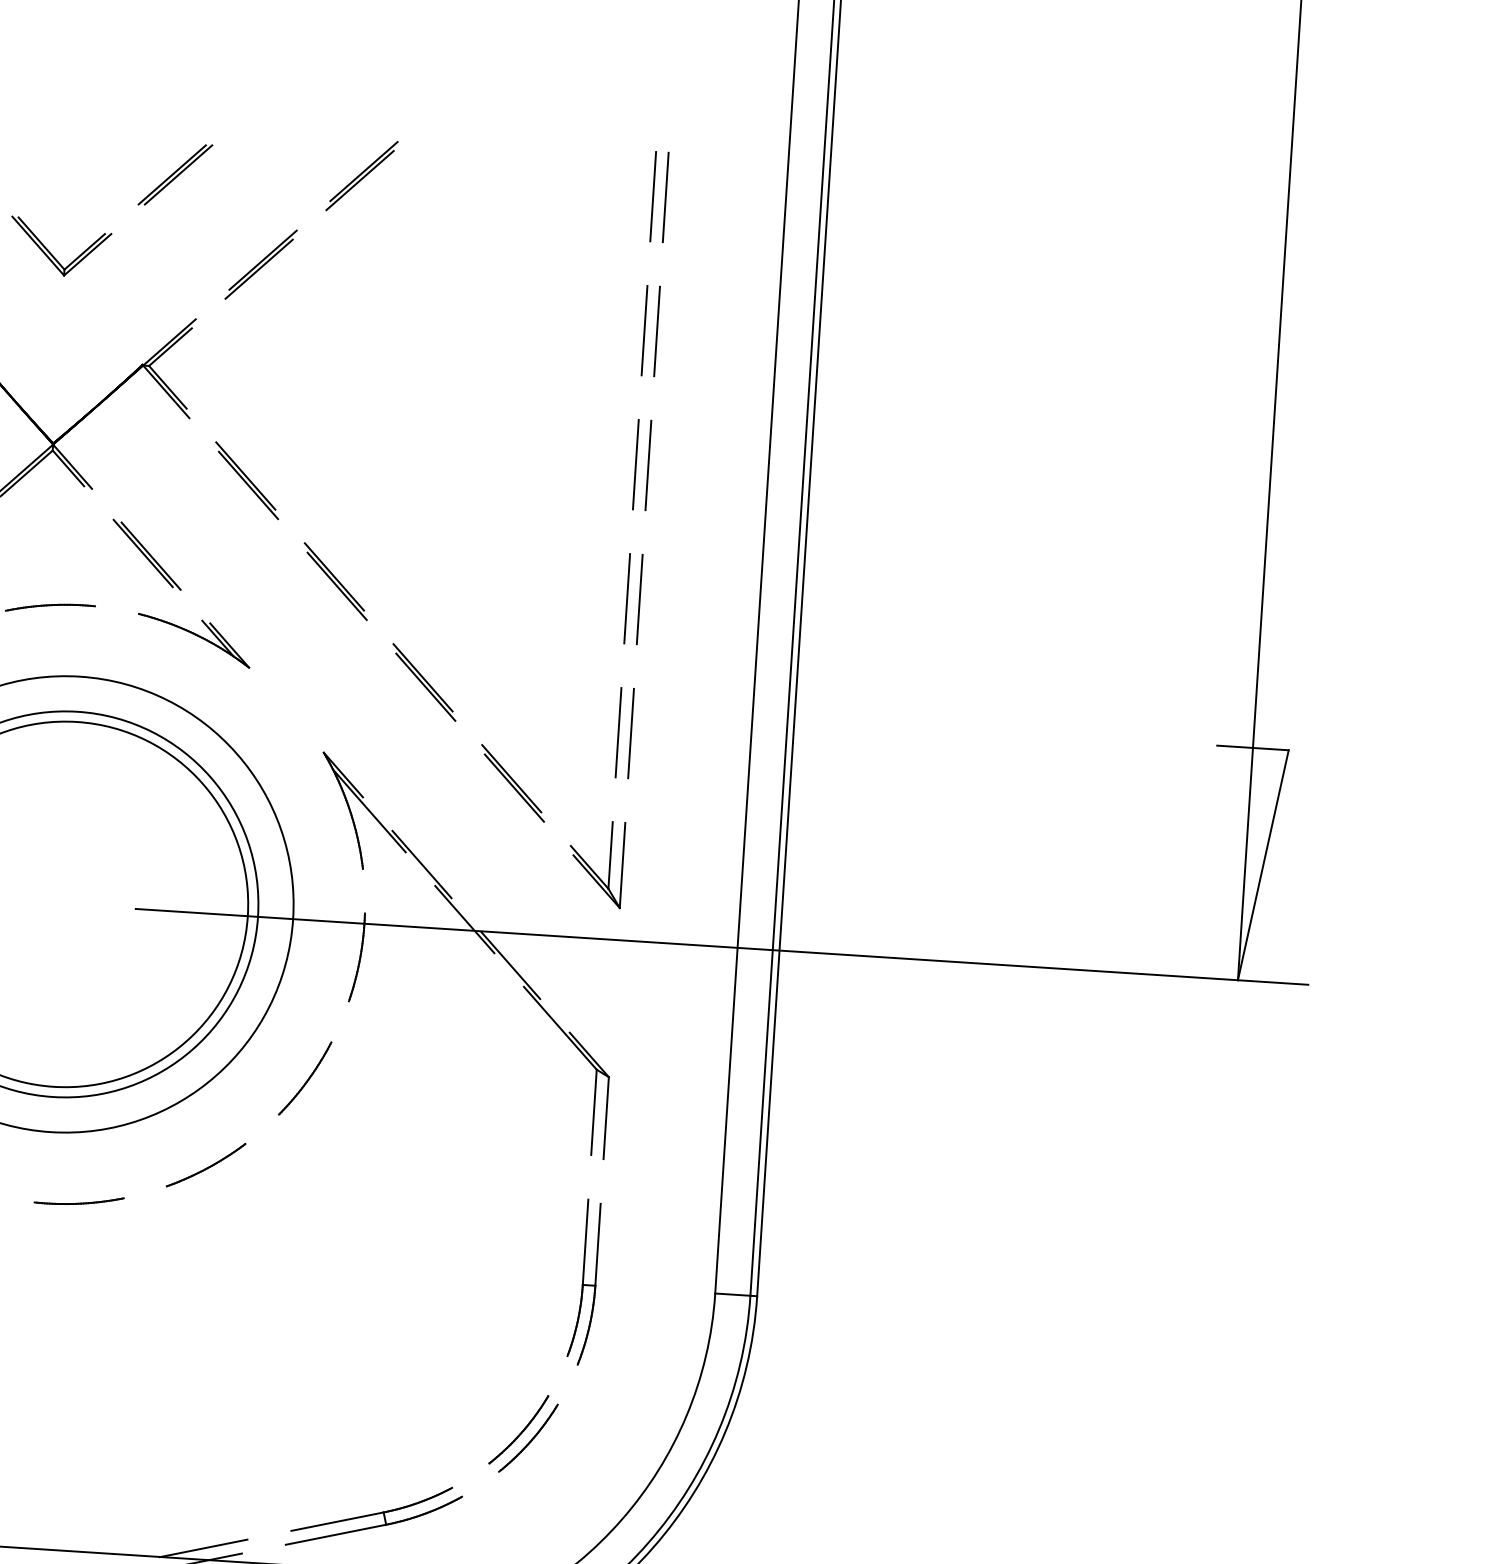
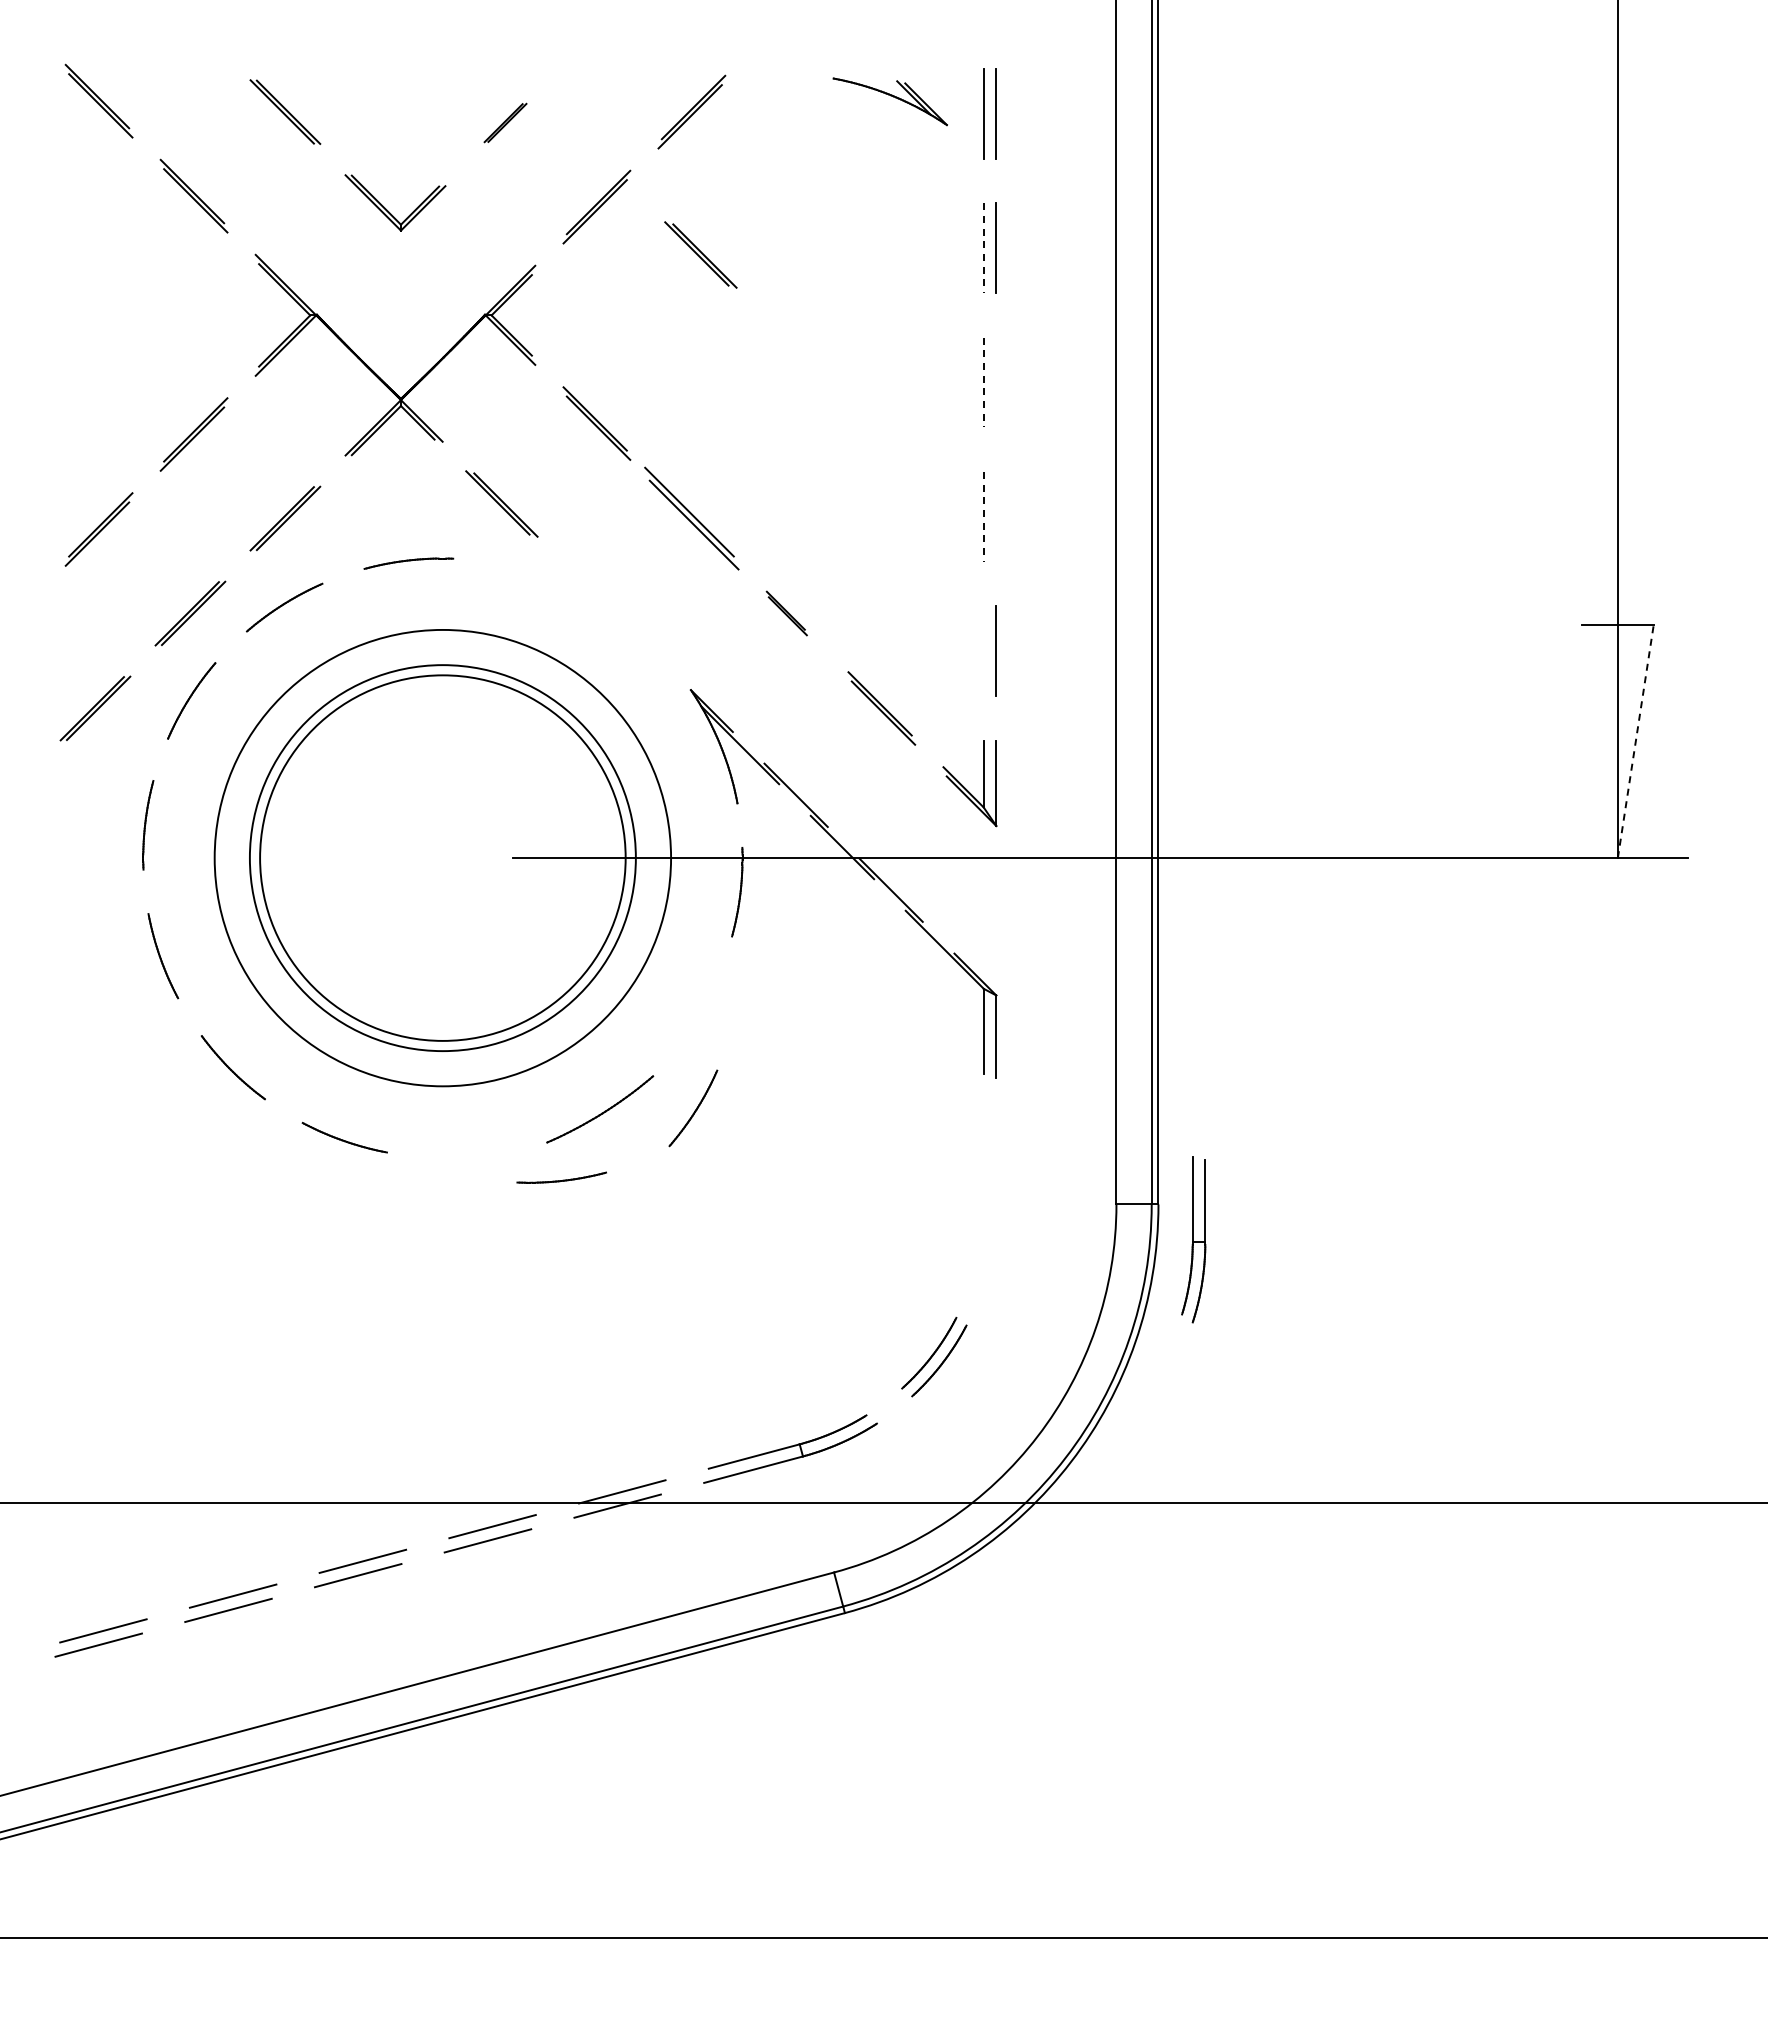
part: (175, 174) -> (505, 122), size x0.6
part: (361, 318) -> (700, 254), added
line: (644, 330) -> (983, 248), solid -> dashed
line: (635, 464) -> (983, 382), solid -> dashed
line: (648, 465) -> (996, 382), removed
part: (335, 581) -> (691, 518), size x1.4
line: (626, 598) -> (983, 516), solid -> dashed
line: (639, 599) -> (996, 516), removed
part: (193, 640) -> (889, 101), moved
part: (424, 682) -> (786, 613), size x0.6
line: (618, 732) -> (983, 650), removed
line: (1263, 864) -> (1635, 741), solid -> dashed
part: (305, 1078) -> (693, 1108), moved
part: (205, 1164) -> (599, 1108), size x1.4
part: (78, 1200) -> (561, 1177), moved
part: (583, 1282) -> (1193, 1239), moved

